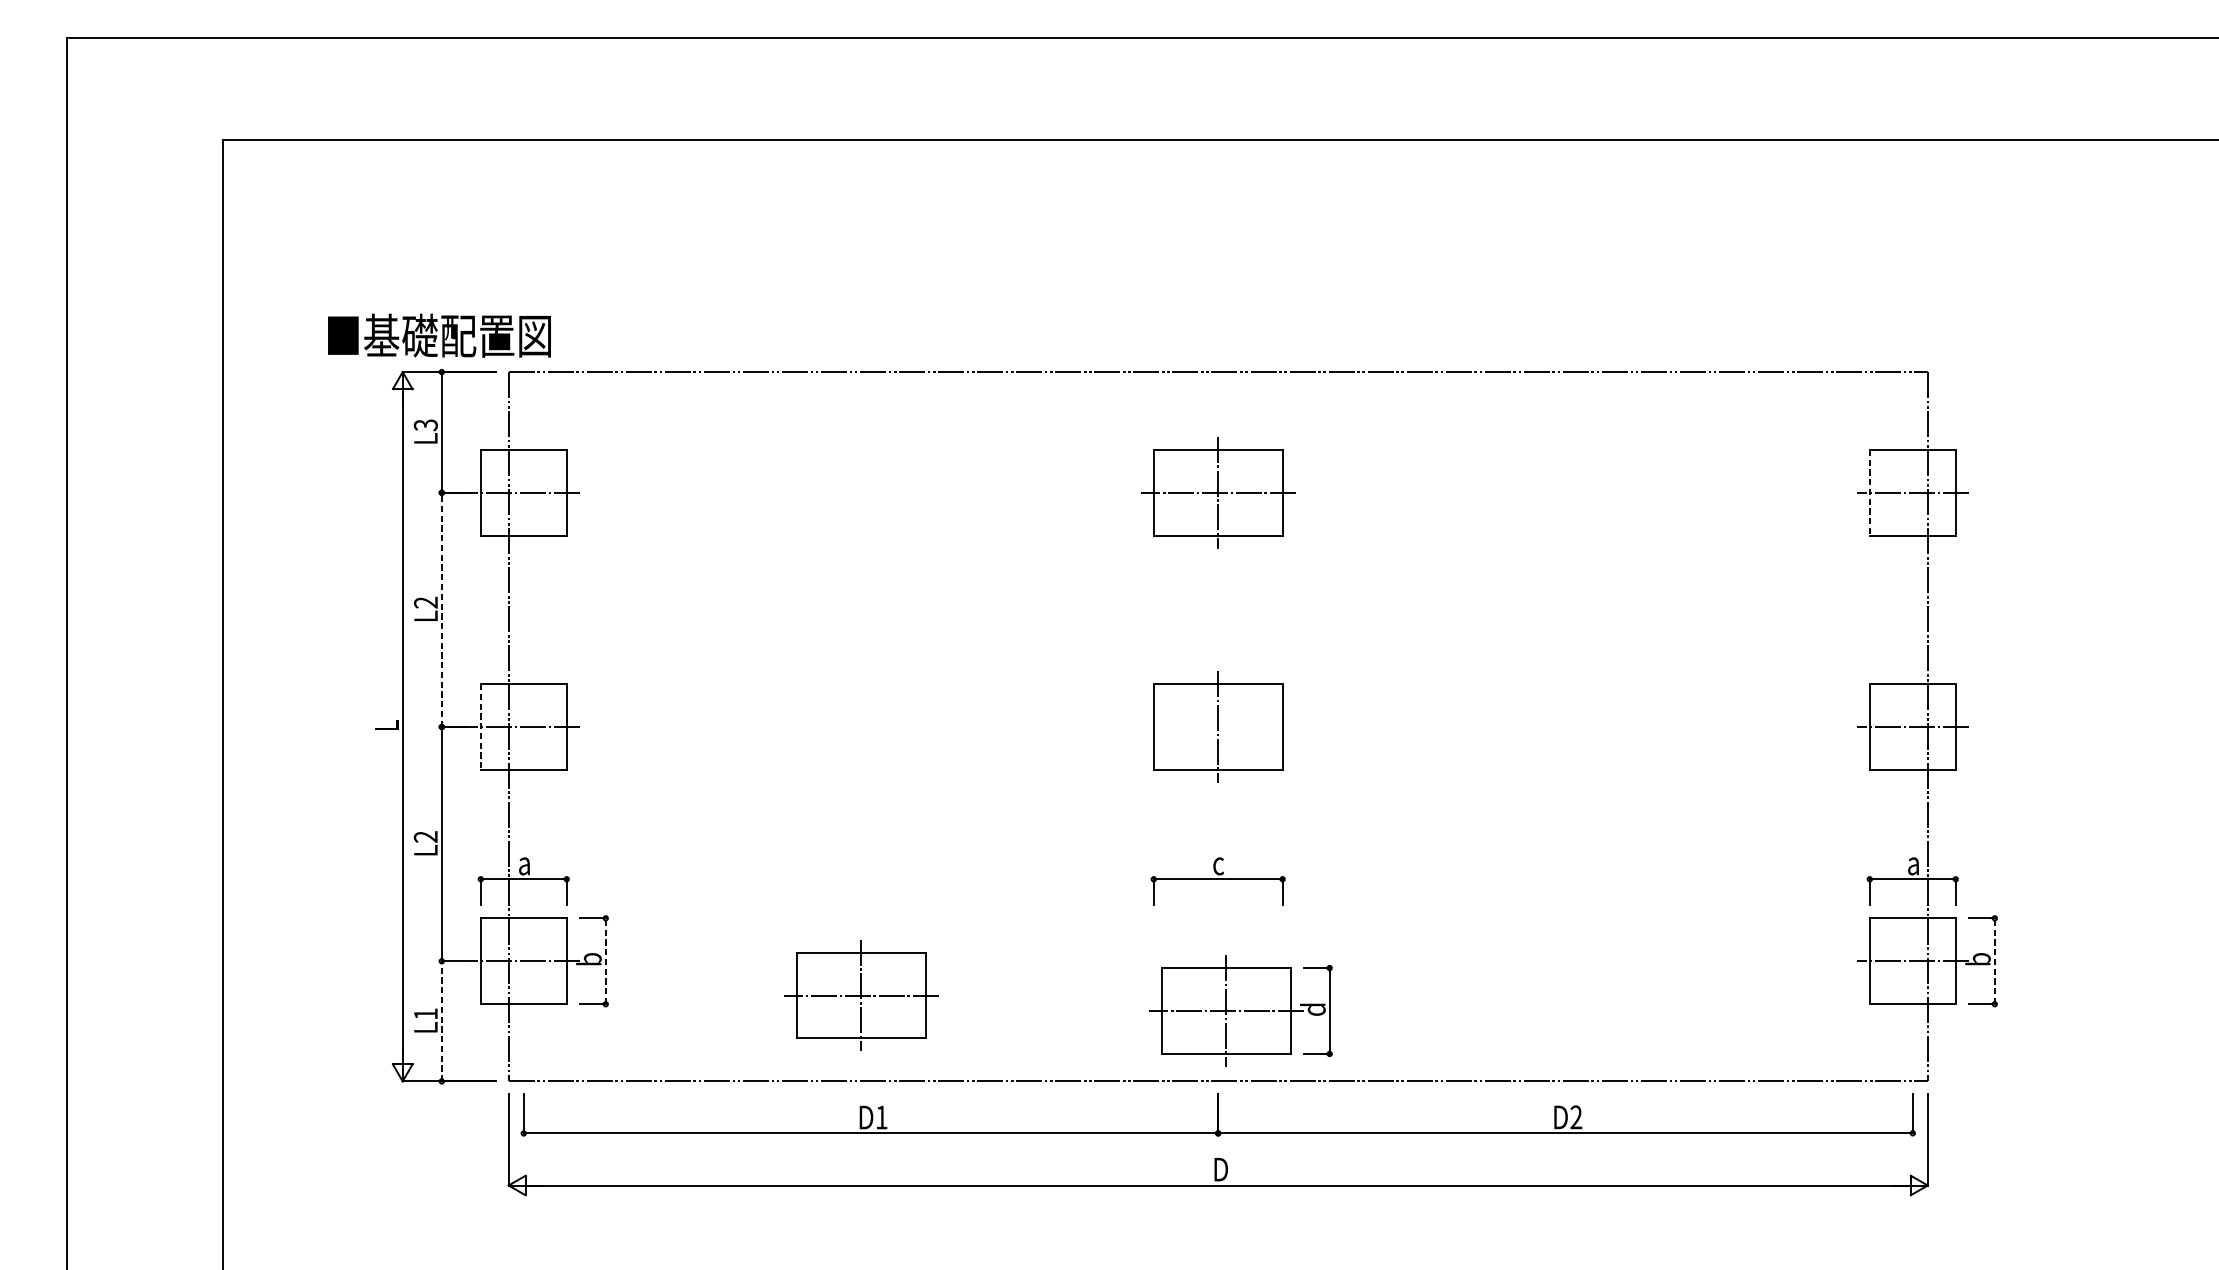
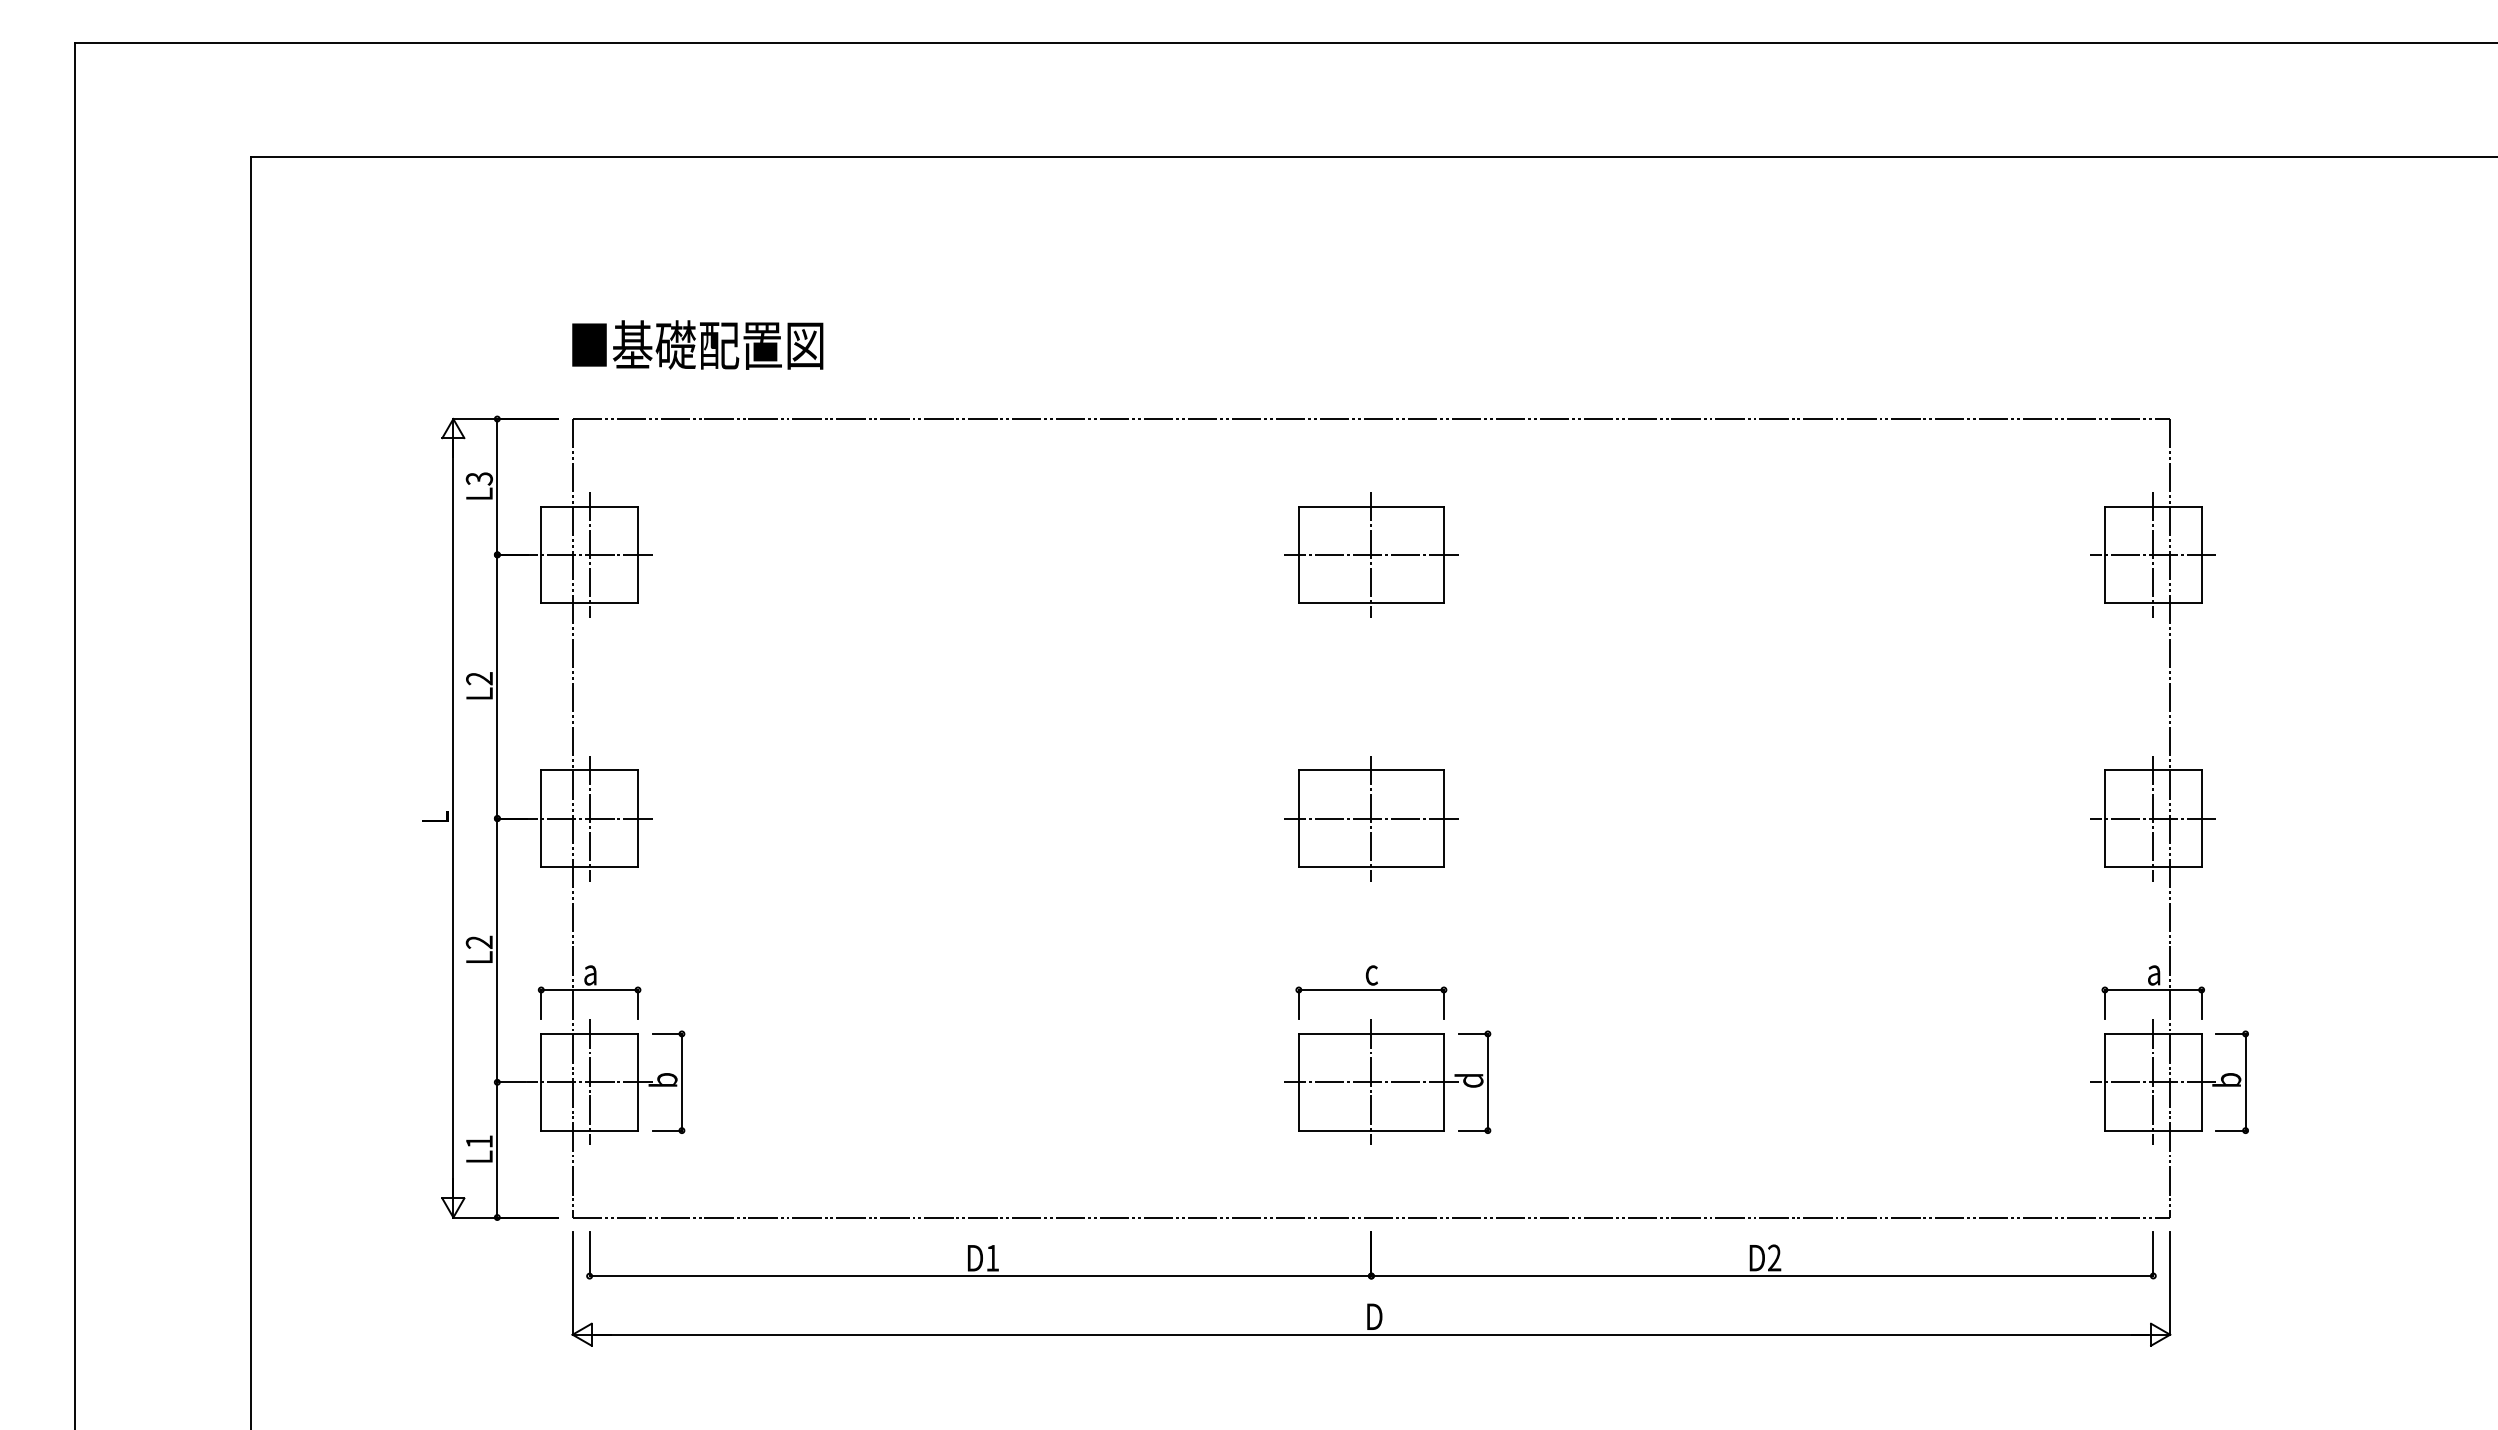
text: (439, 335) -> (697, 344), moved
line: (523, 492) -> (589, 554), added
line: (1912, 492) -> (2153, 554), added
line: (1869, 493) -> (2104, 555), dashed -> solid
line: (441, 609) -> (497, 686), dashed -> solid
line: (523, 726) -> (589, 818), added
line: (1218, 726) -> (1371, 818), added
line: (1912, 726) -> (2153, 818), added
line: (481, 727) -> (541, 819), dashed -> solid
line: (605, 960) -> (681, 1081), dashed -> solid
line: (1994, 960) -> (2245, 1081), dashed -> solid
line: (523, 961) -> (589, 1082), added
line: (1912, 961) -> (2153, 1082), added
part: (861, 995) -> (969, 1120), removed
part: (1240, 1010) -> (1387, 1081), moved
line: (441, 1020) -> (497, 1149), dashed -> solid

